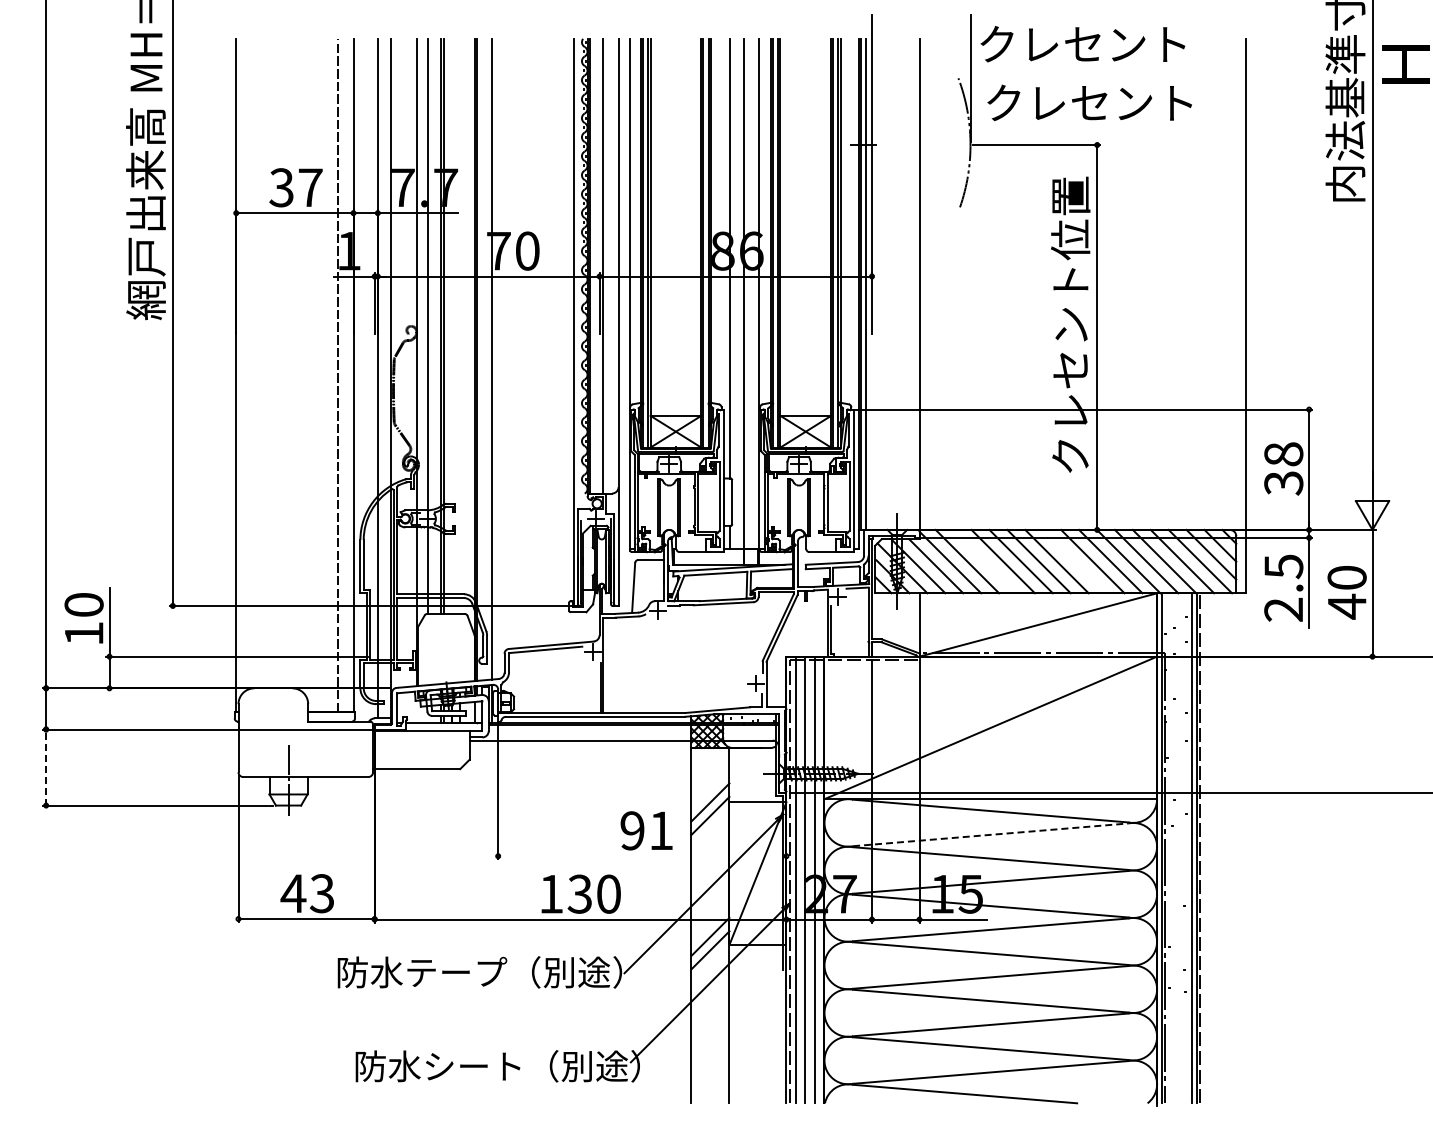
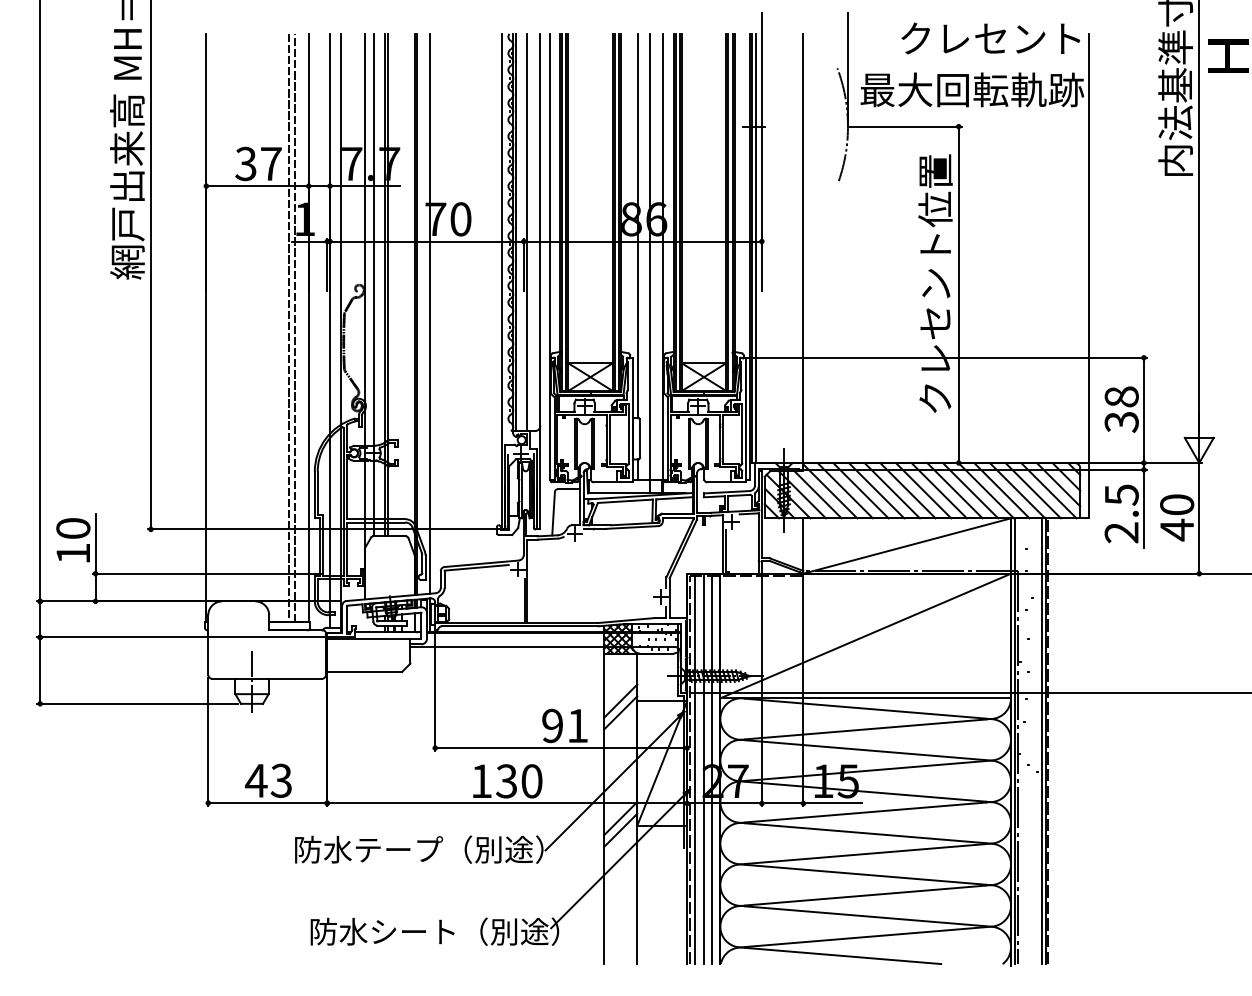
text: (1082, 44) -> (990, 38), moved
text: (1112, 102) -> (972, 89), クレセント -> 最大回転軌跡
line: (331, 375) -> (289, 328), added
line: (985, 561) -> (861, 490), added
line: (1074, 561) -> (938, 490), added
line: (46, 767) -> (40, 670), dashed -> solid
line: (991, 834) -> (866, 729), dashed -> solid
line: (642, 856) -> (561, 748), added

